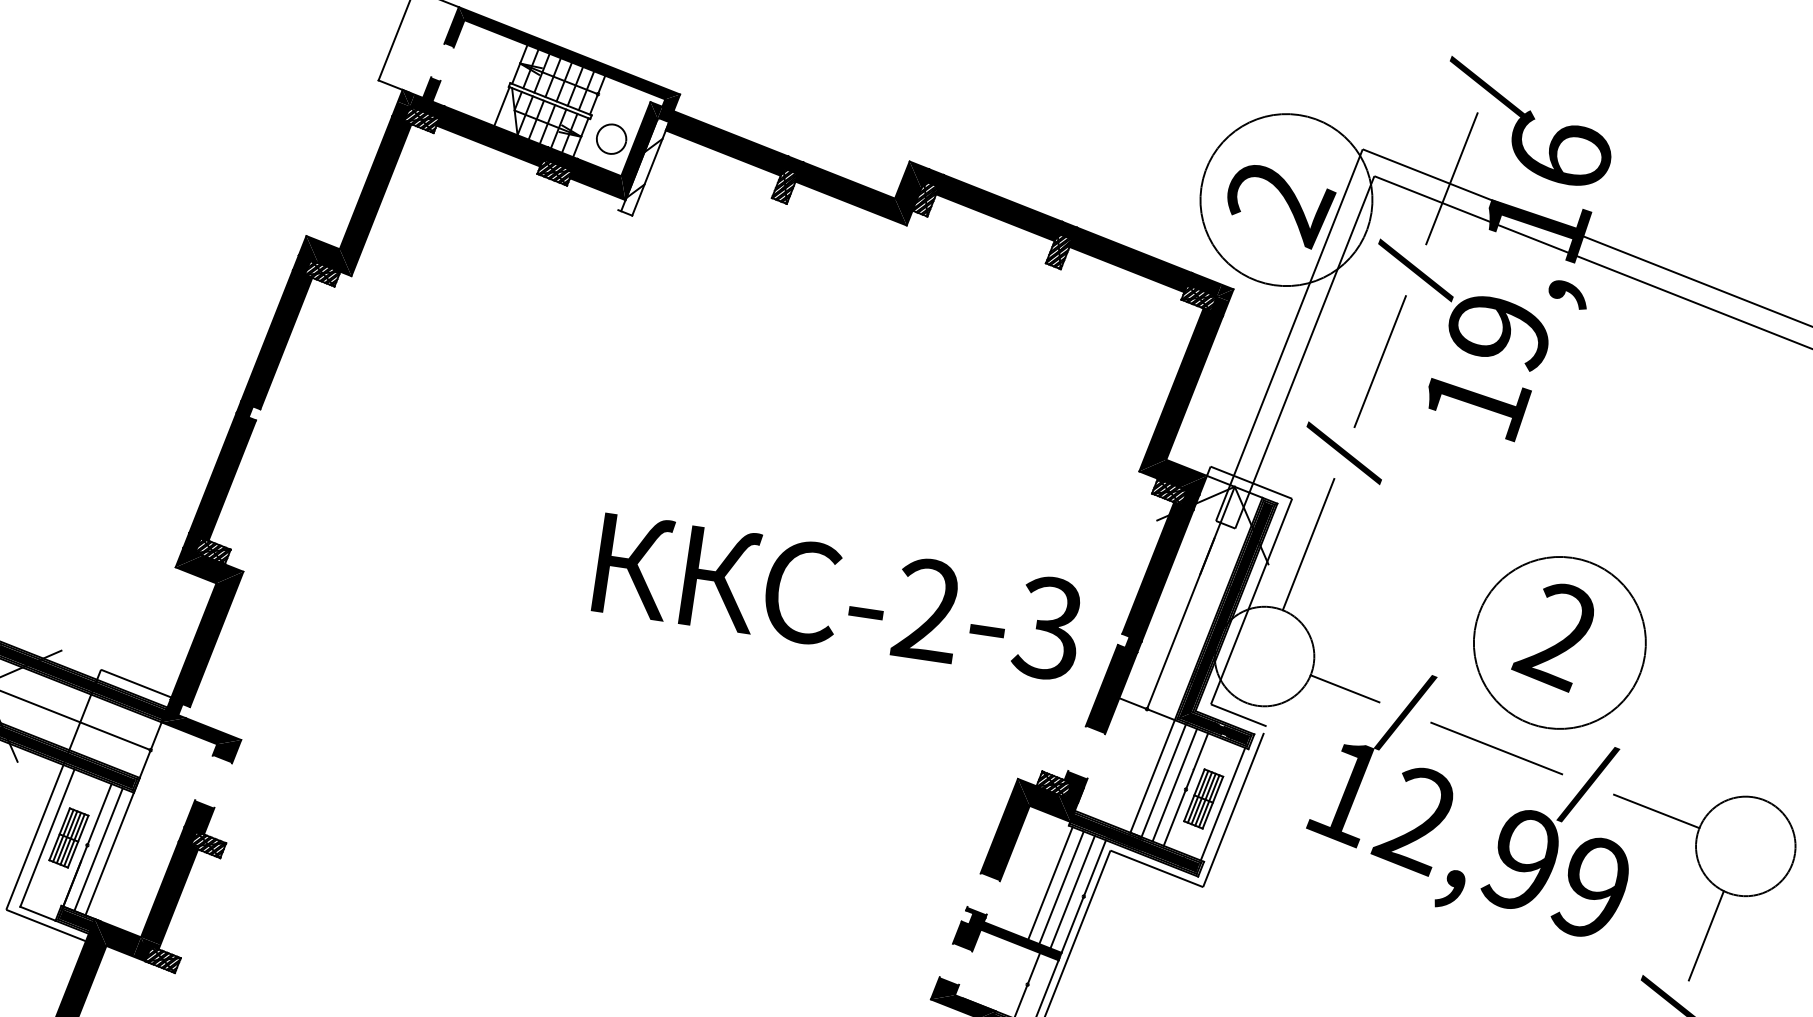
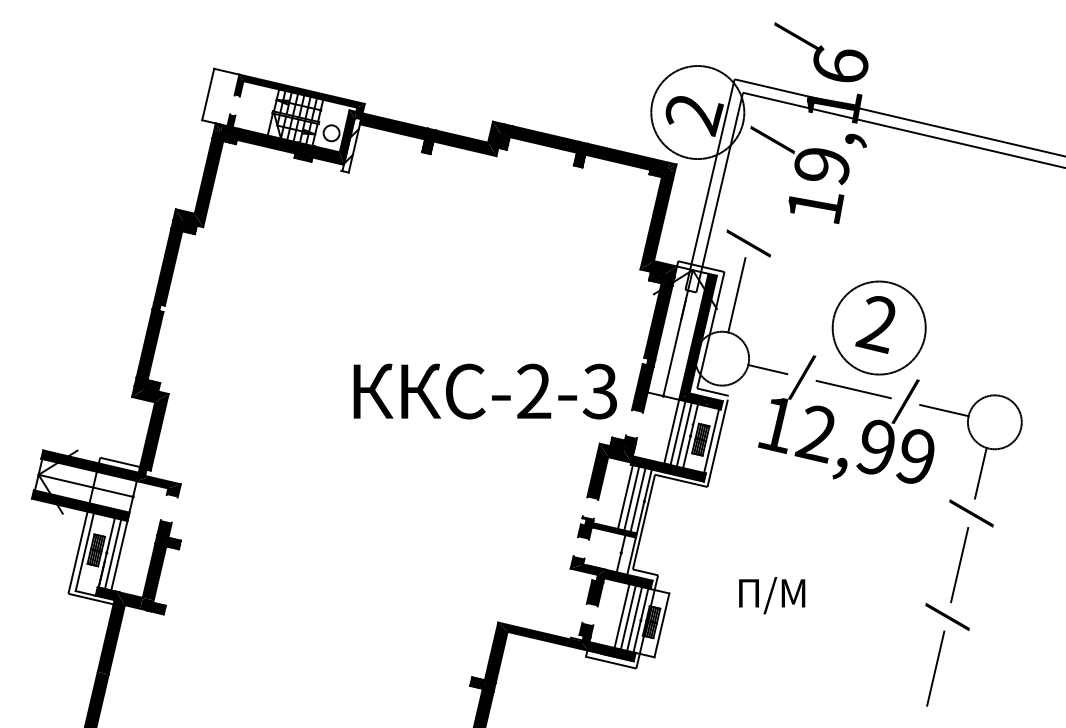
line: (1451, 177) -> (784, 87), removed
line: (1379, 361) -> (760, 191), removed
text: (837, 596) -> (484, 391), moved

